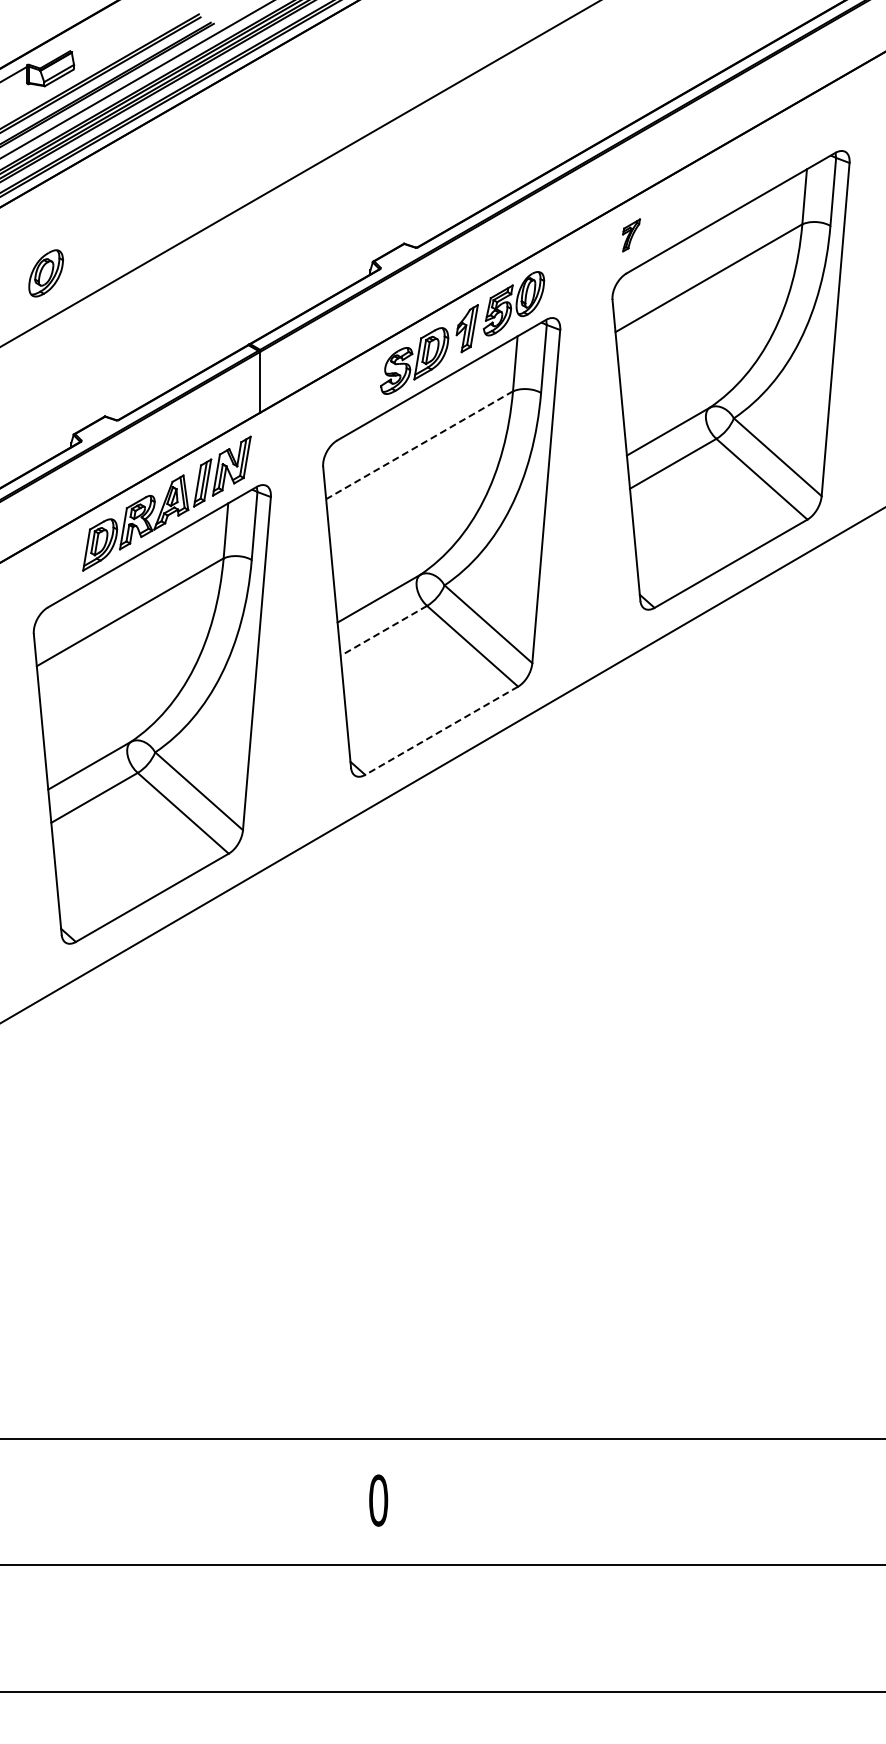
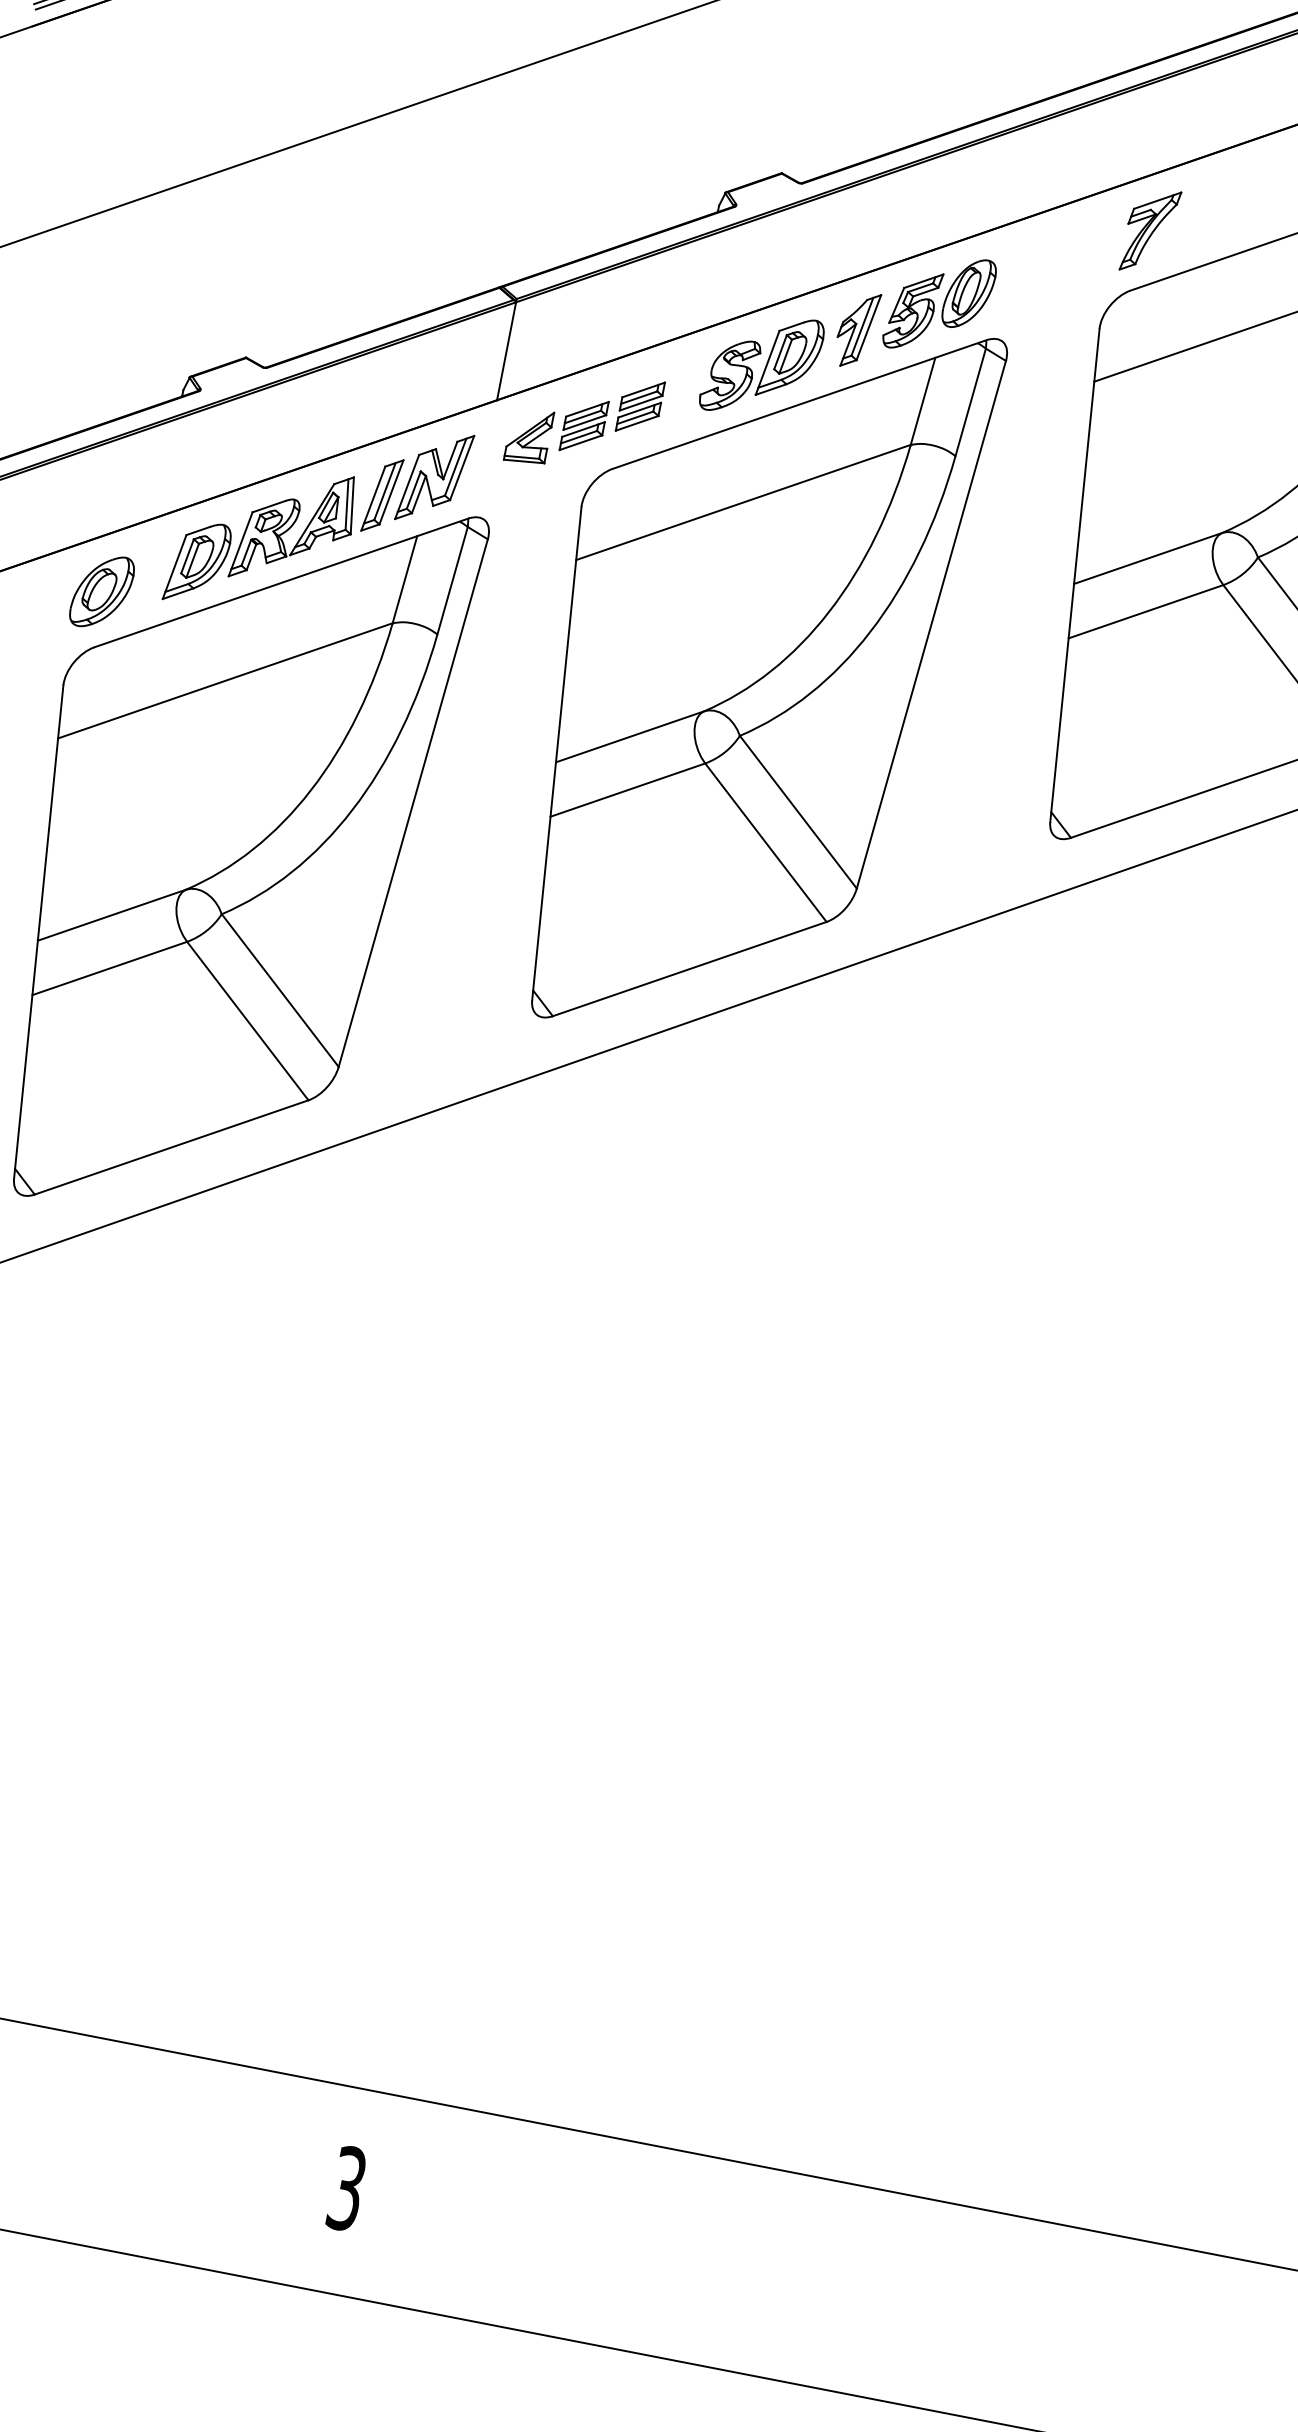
part: (631, 235) -> (1150, 231), size x1.67
part: (45, 273) -> (101, 591), moved
part: (314, 414) -> (583, 420), added
line: (419, 445) -> (743, 502), dashed -> solid
line: (383, 630) -> (627, 789), dashed -> solid
line: (441, 731) -> (689, 970), dashed -> solid
text: (378, 1500) -> (347, 2188), 0 -> 3

